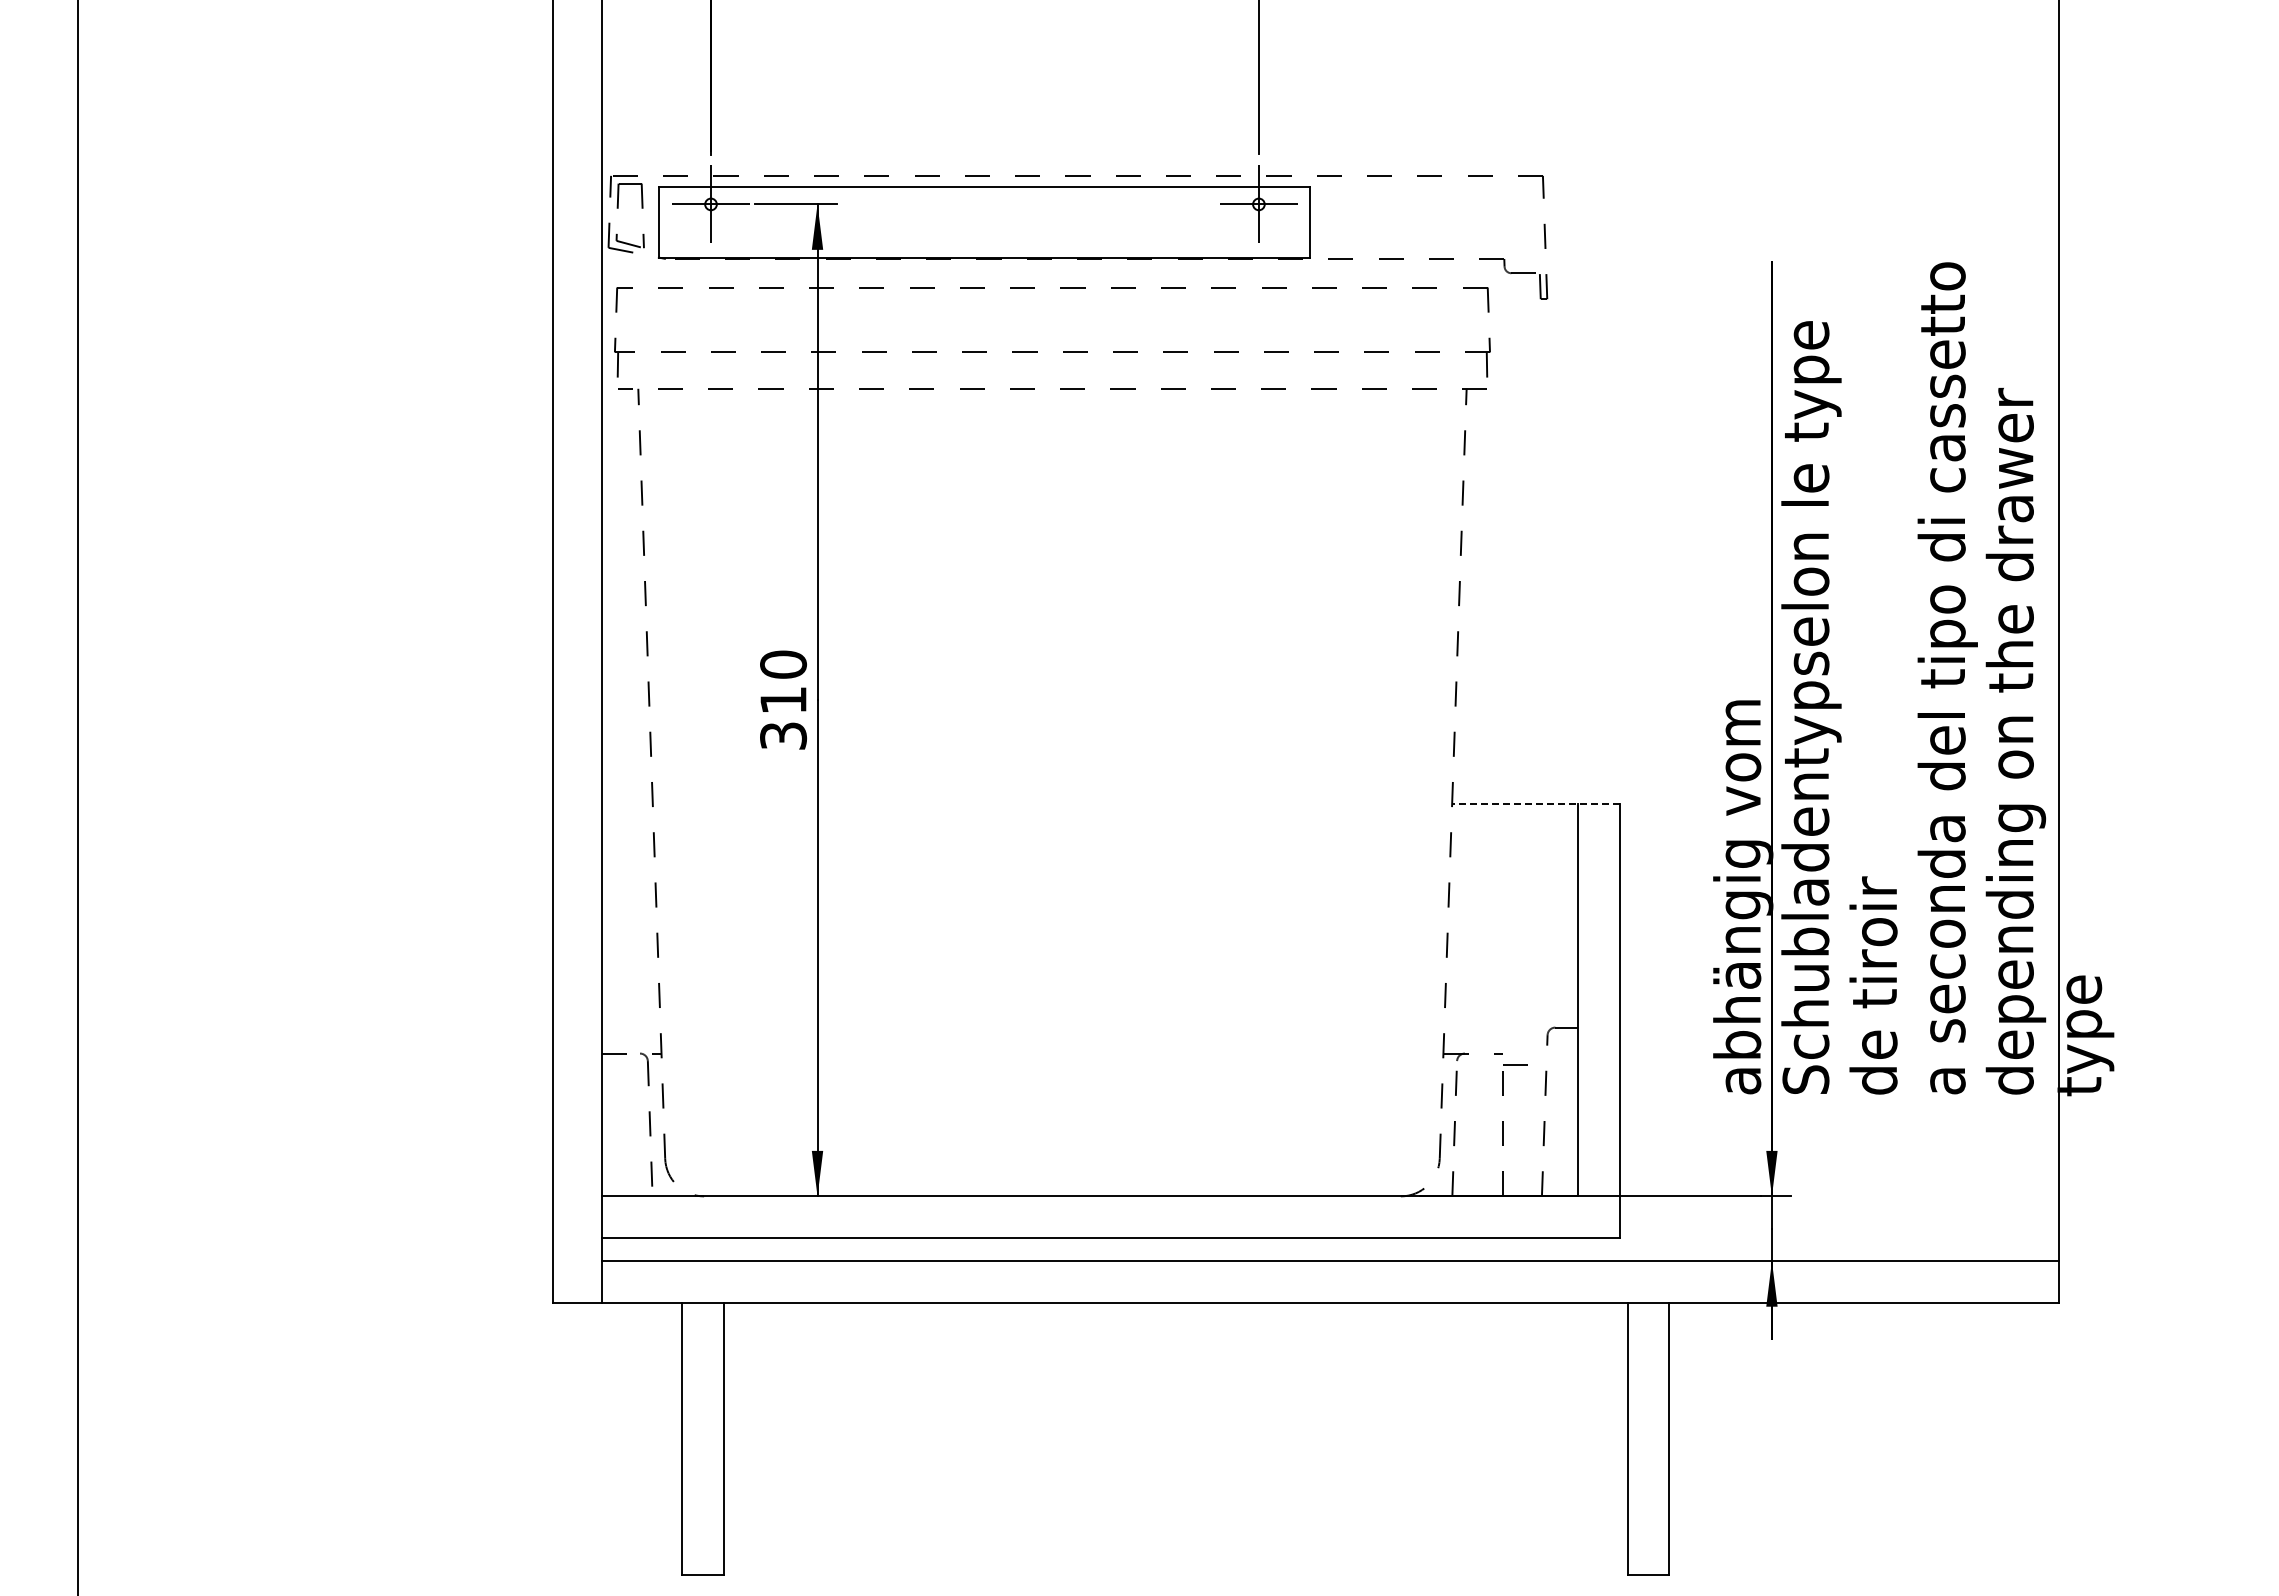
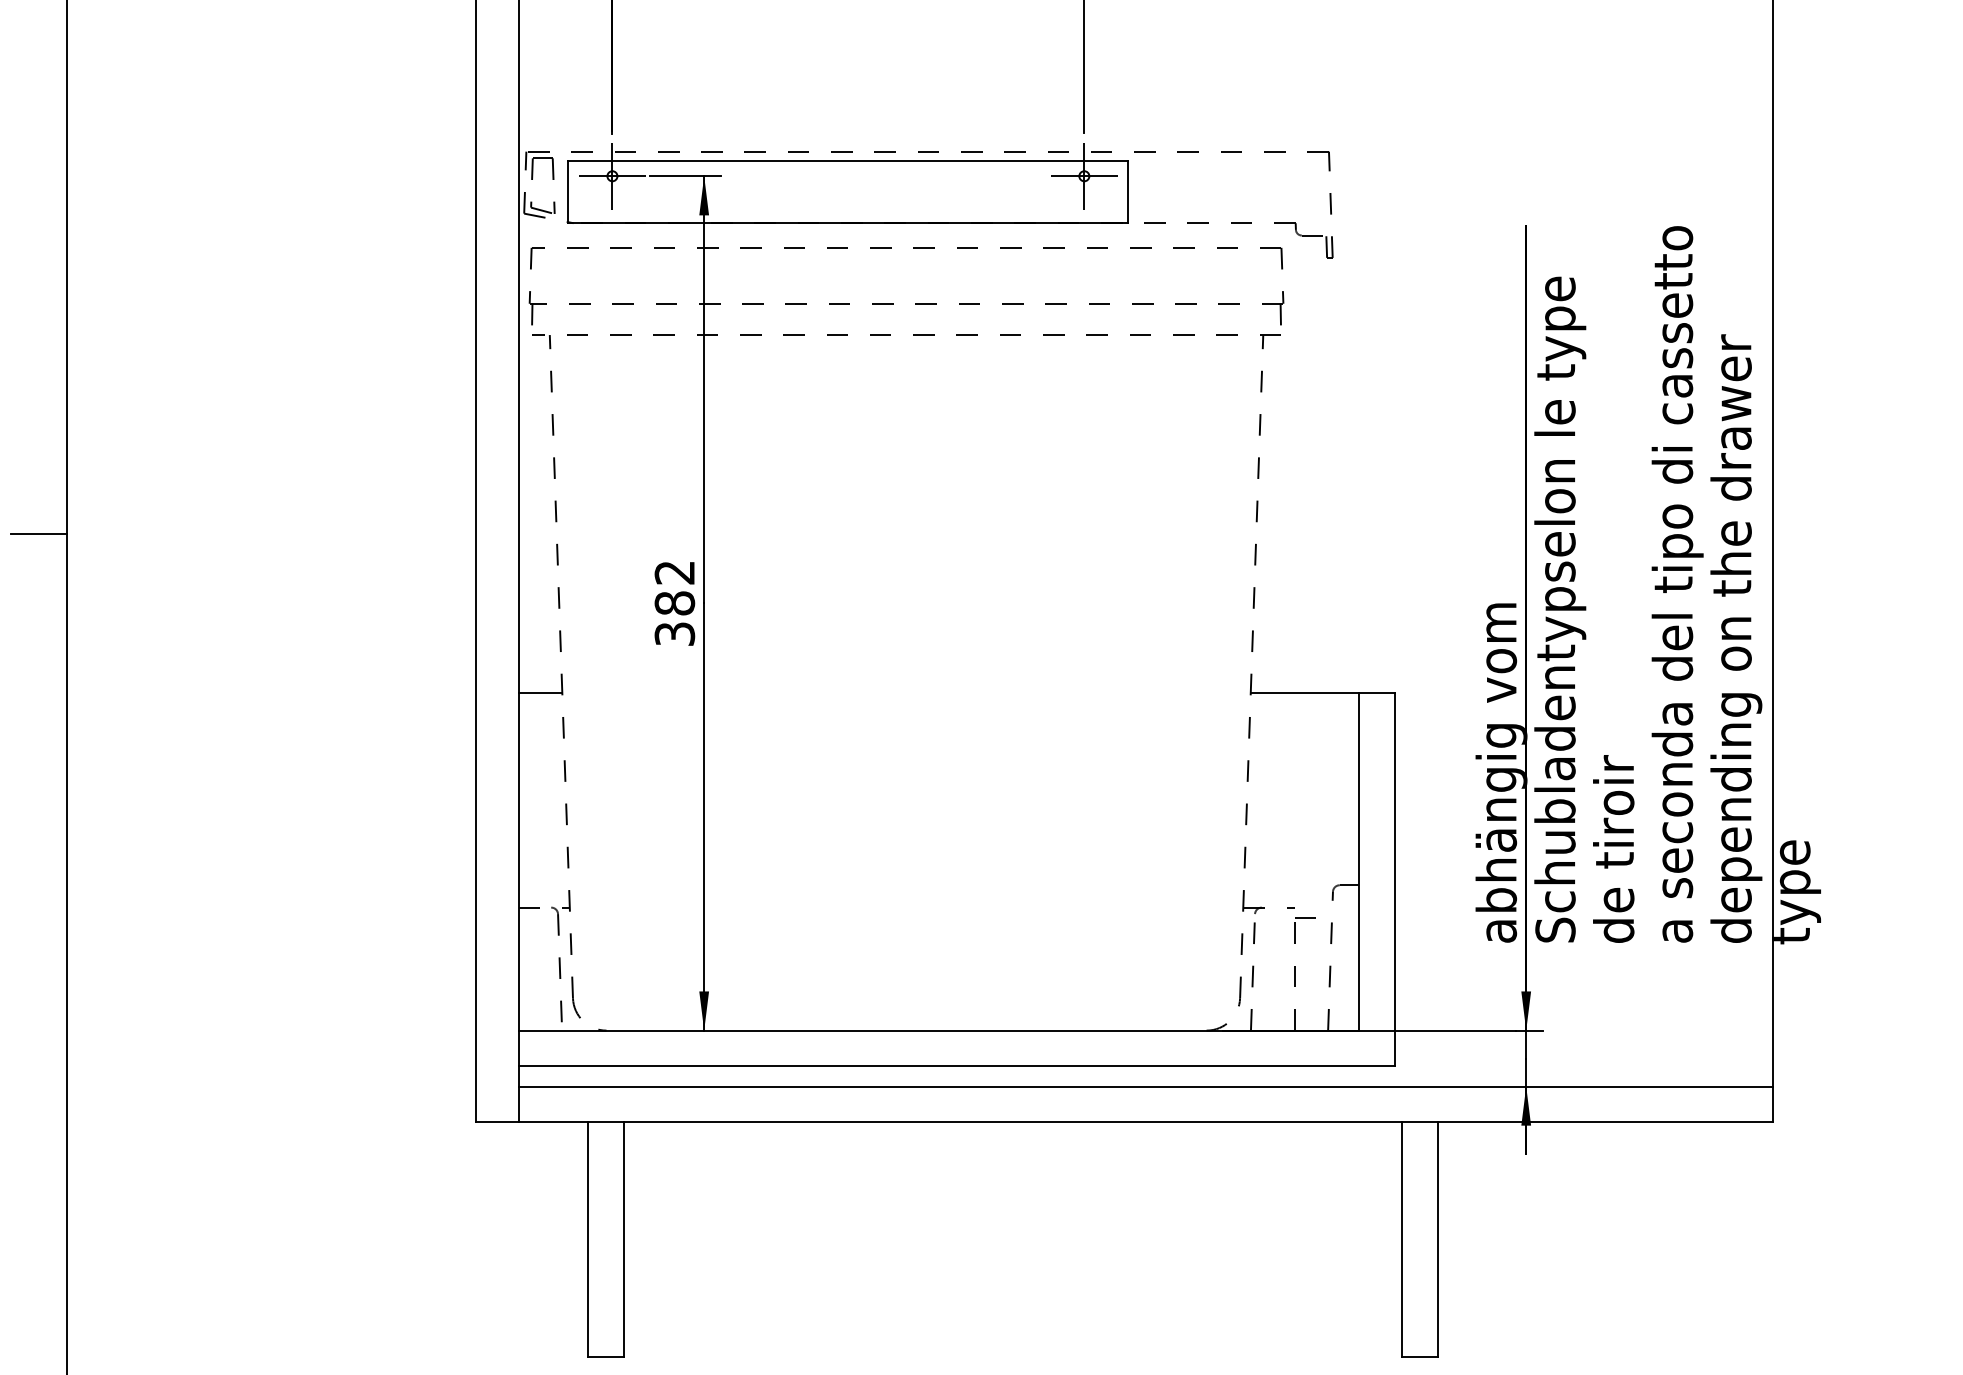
line: (45, 619) -> (39, 533), added
text: (783, 682) -> (674, 588), 310 -> 382
line: (626, 804) -> (539, 693), added
line: (1535, 804) -> (1322, 693), dashed -> solid

